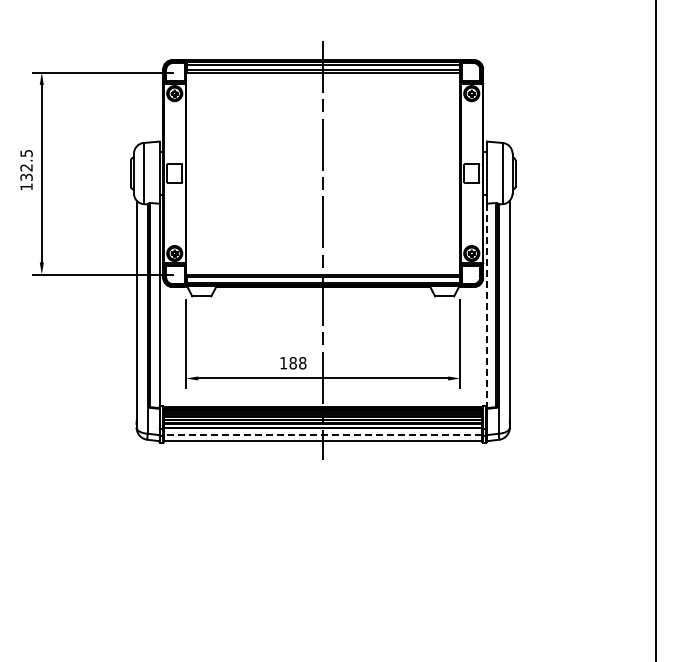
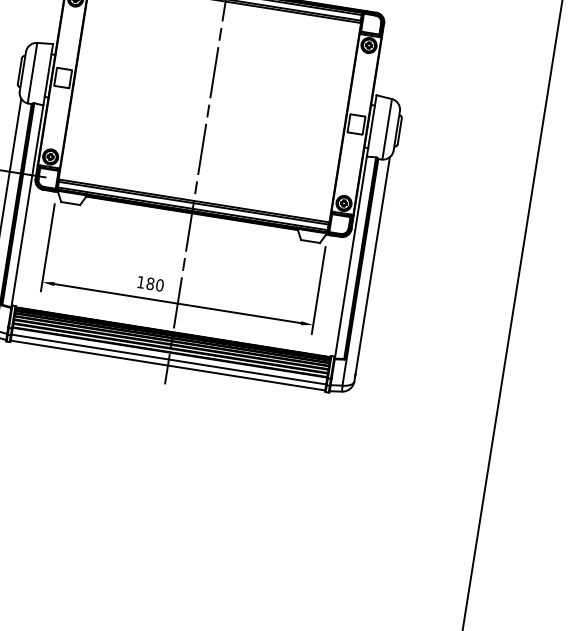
line: (487, 306) -> (351, 258), dashed -> solid
text: (302, 363) -> (159, 285), 188 -> 180
line: (322, 435) -> (168, 359), dashed -> solid

